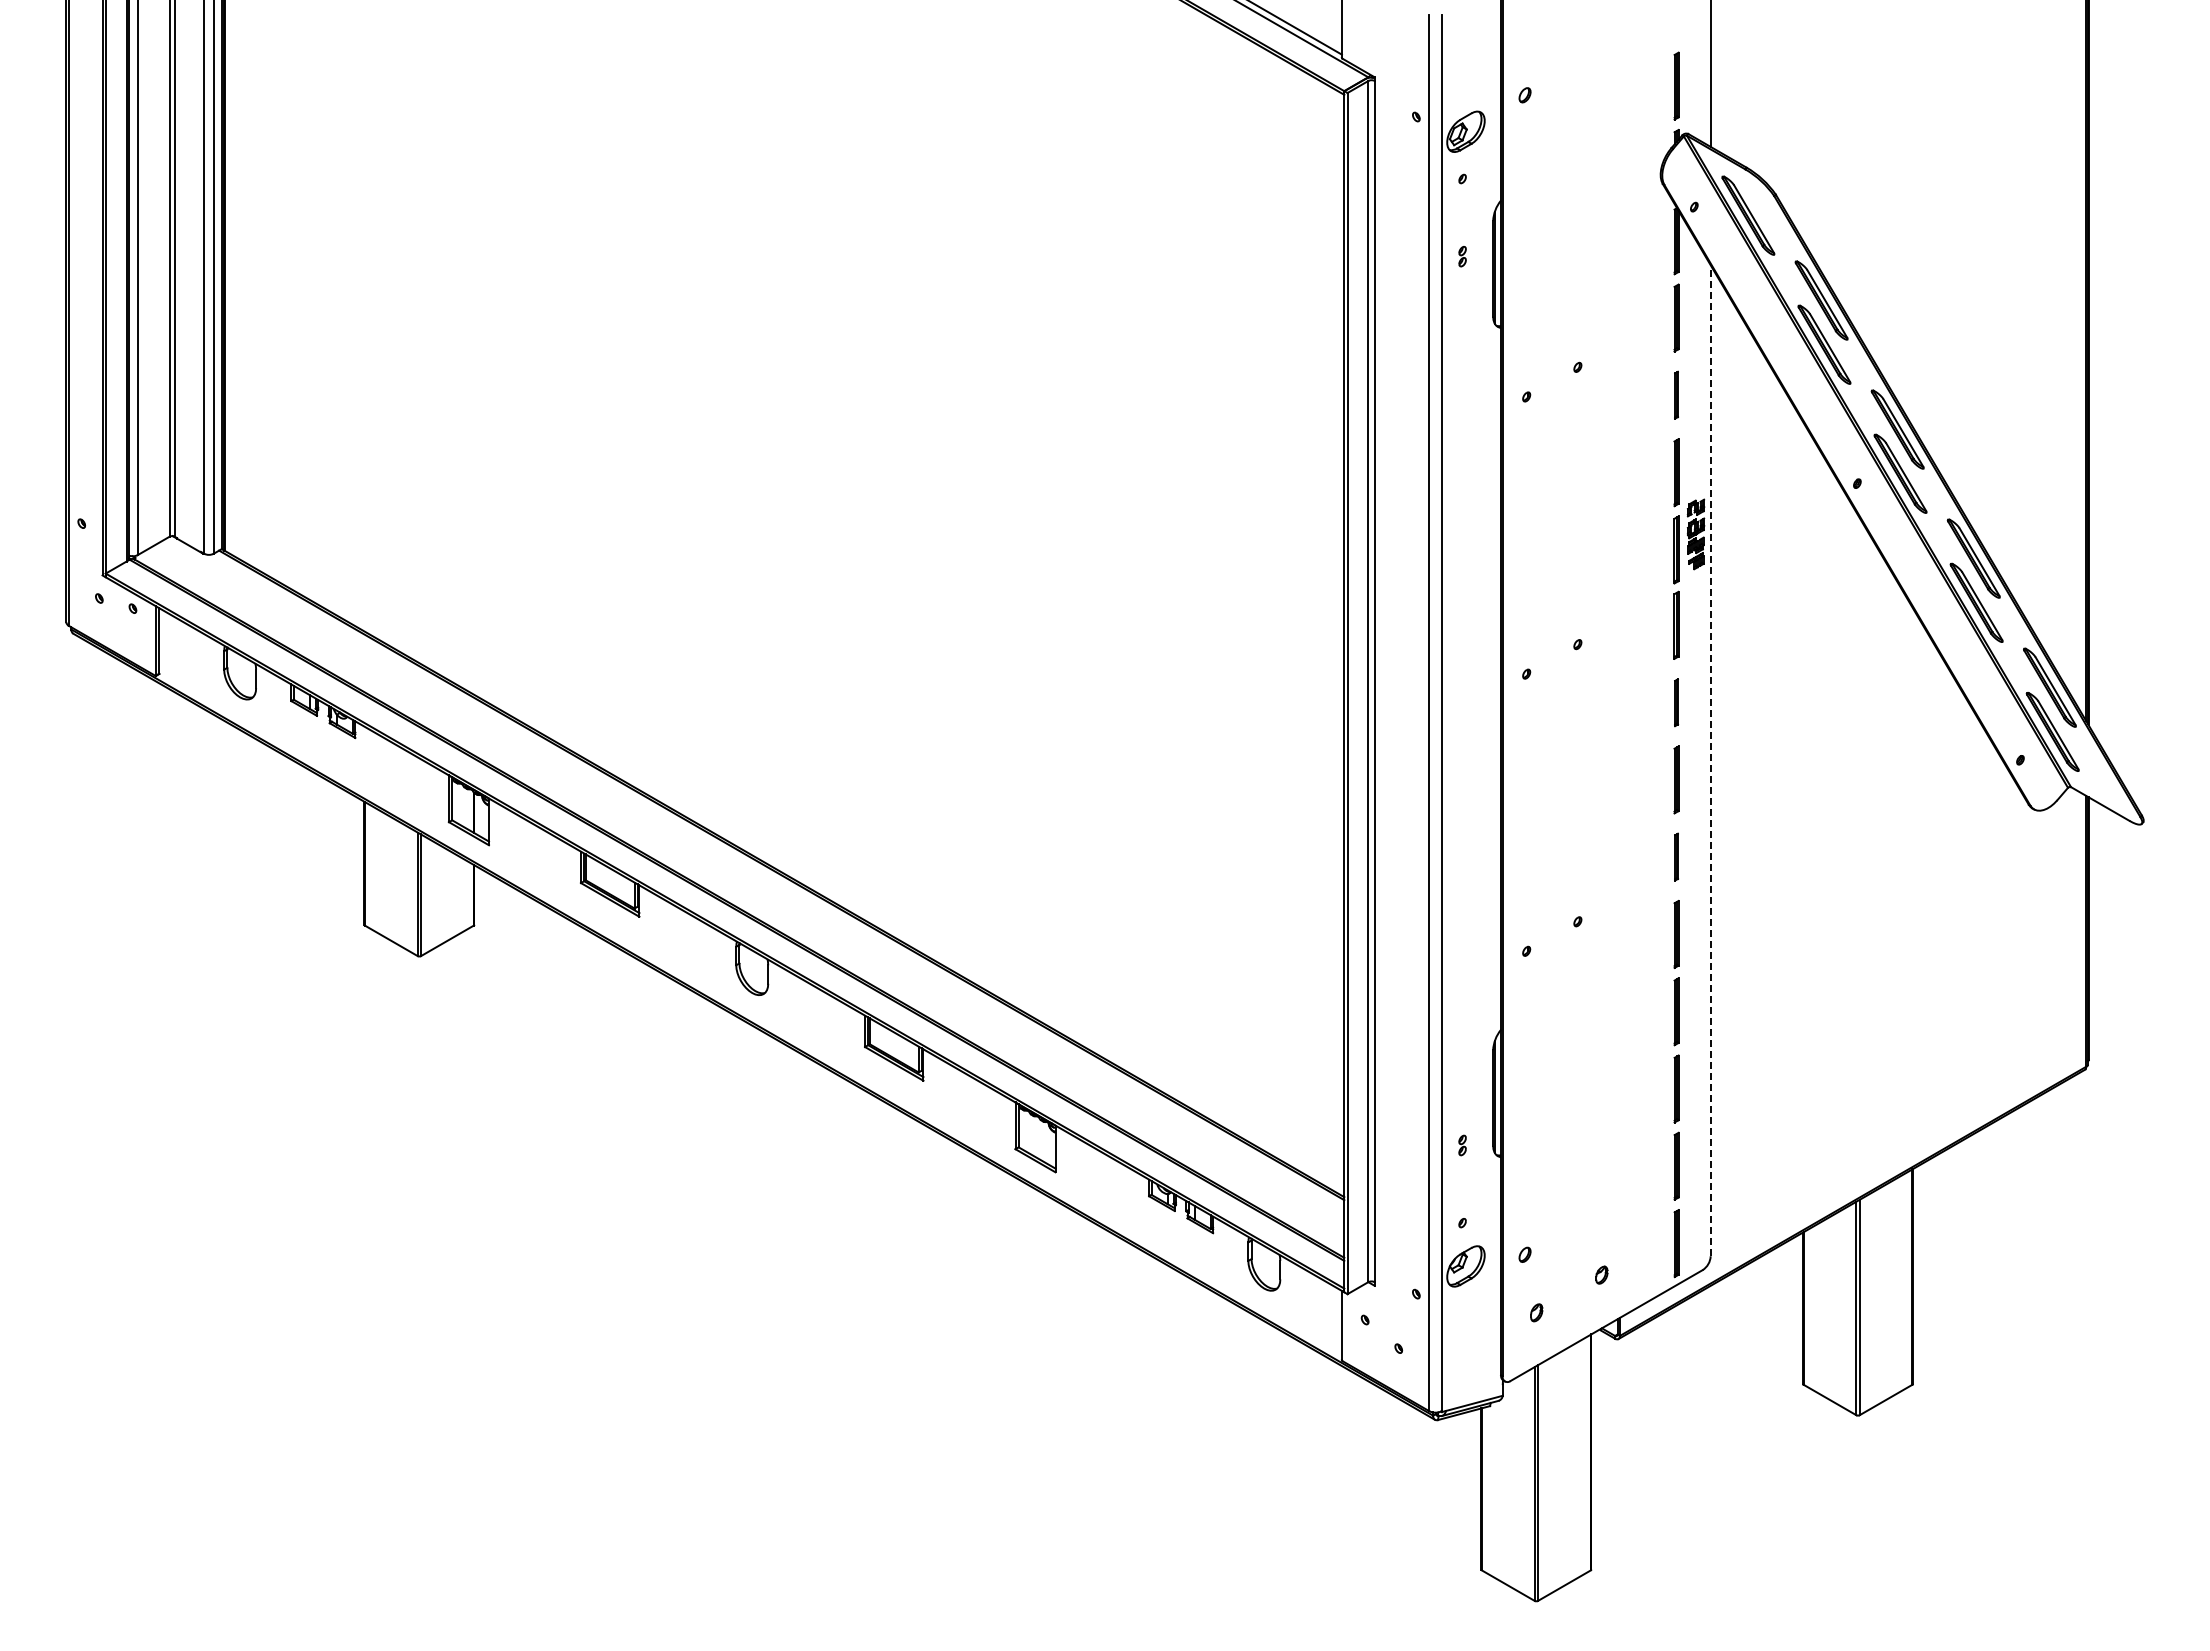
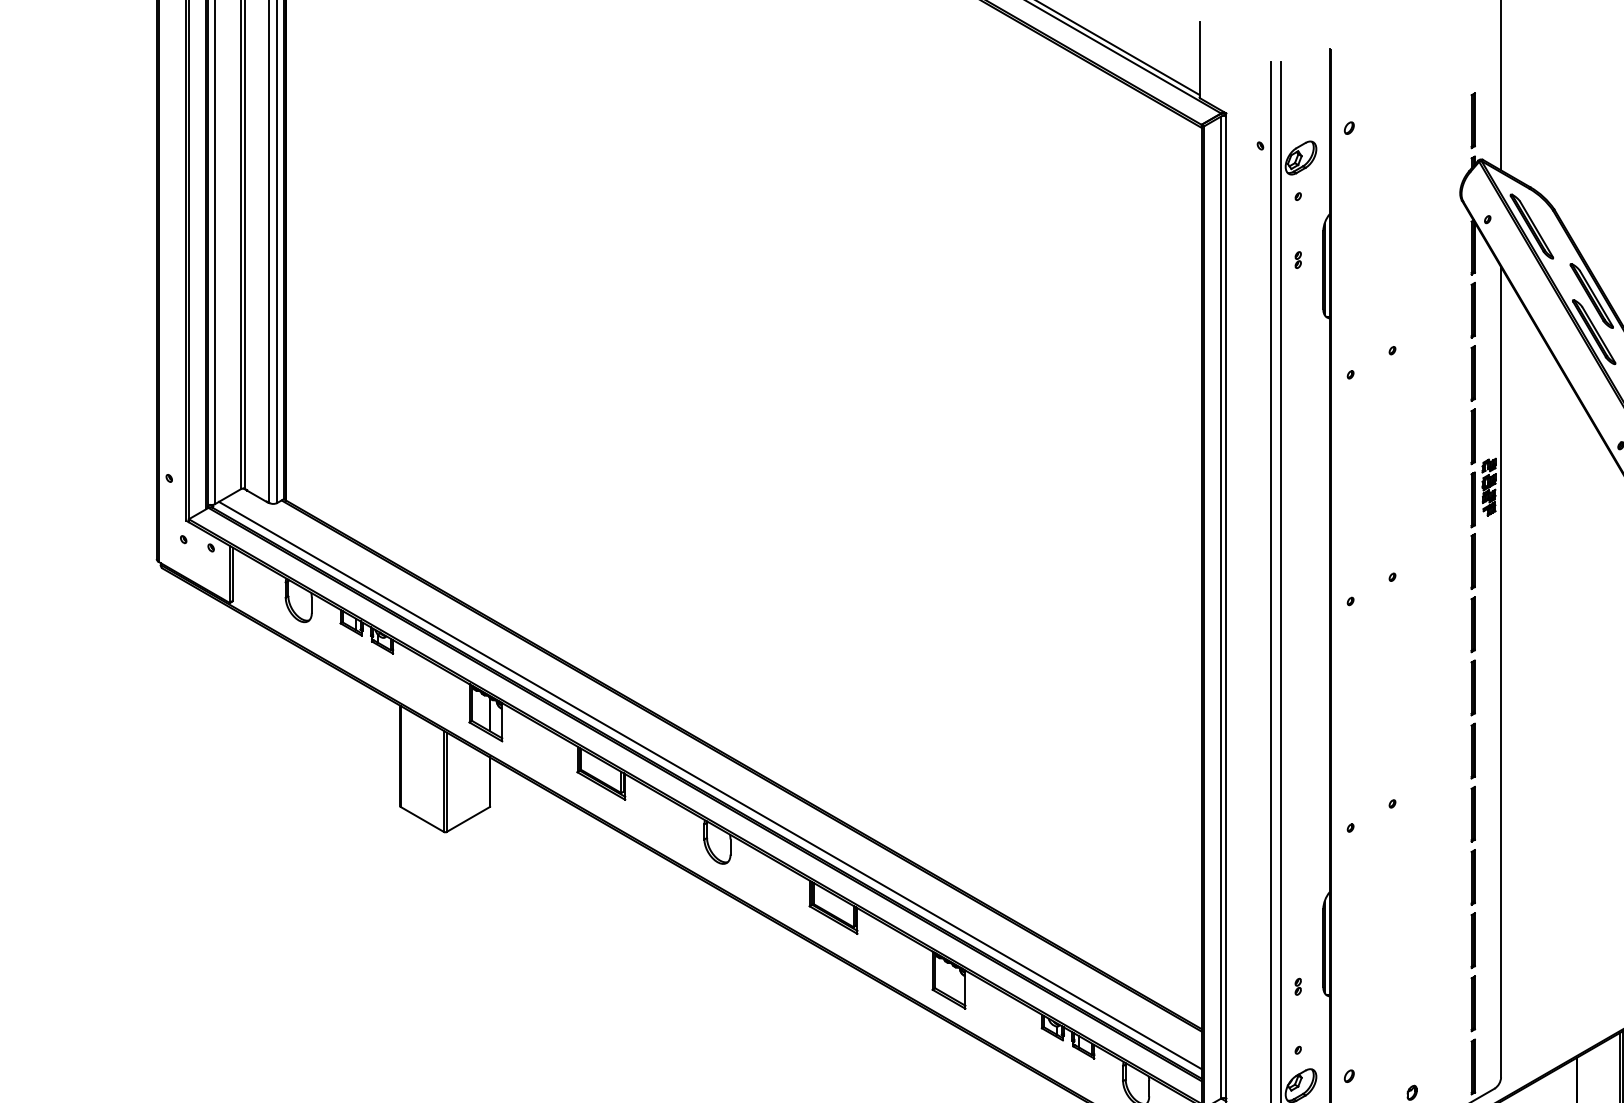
part: (1676, 394) -> (1473, 372), size x1.43
part: (1676, 702) -> (1473, 624), size x1.43
line: (1710, 760) -> (1500, 672), dashed -> solid
part: (1676, 856) -> (1473, 750), size x1.43
line: (743, 899) -> (710, 785), added

